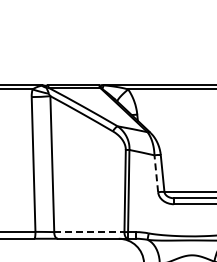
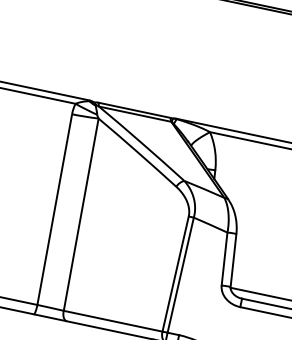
line: (156, 173) -> (224, 258), dashed -> solid
line: (89, 232) -> (113, 321), dashed -> solid

